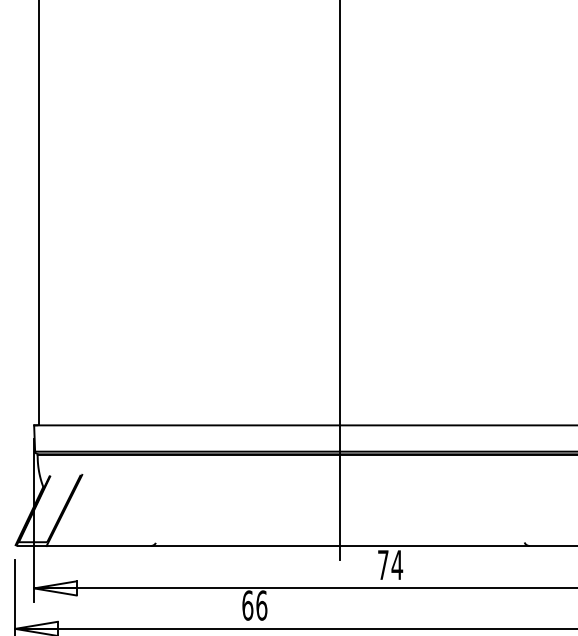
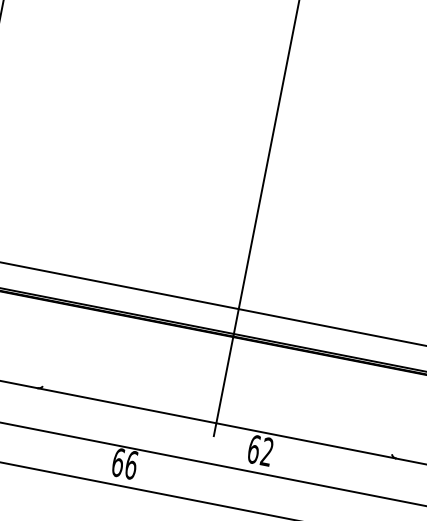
text: (390, 564) -> (260, 450), 74 -> 62

